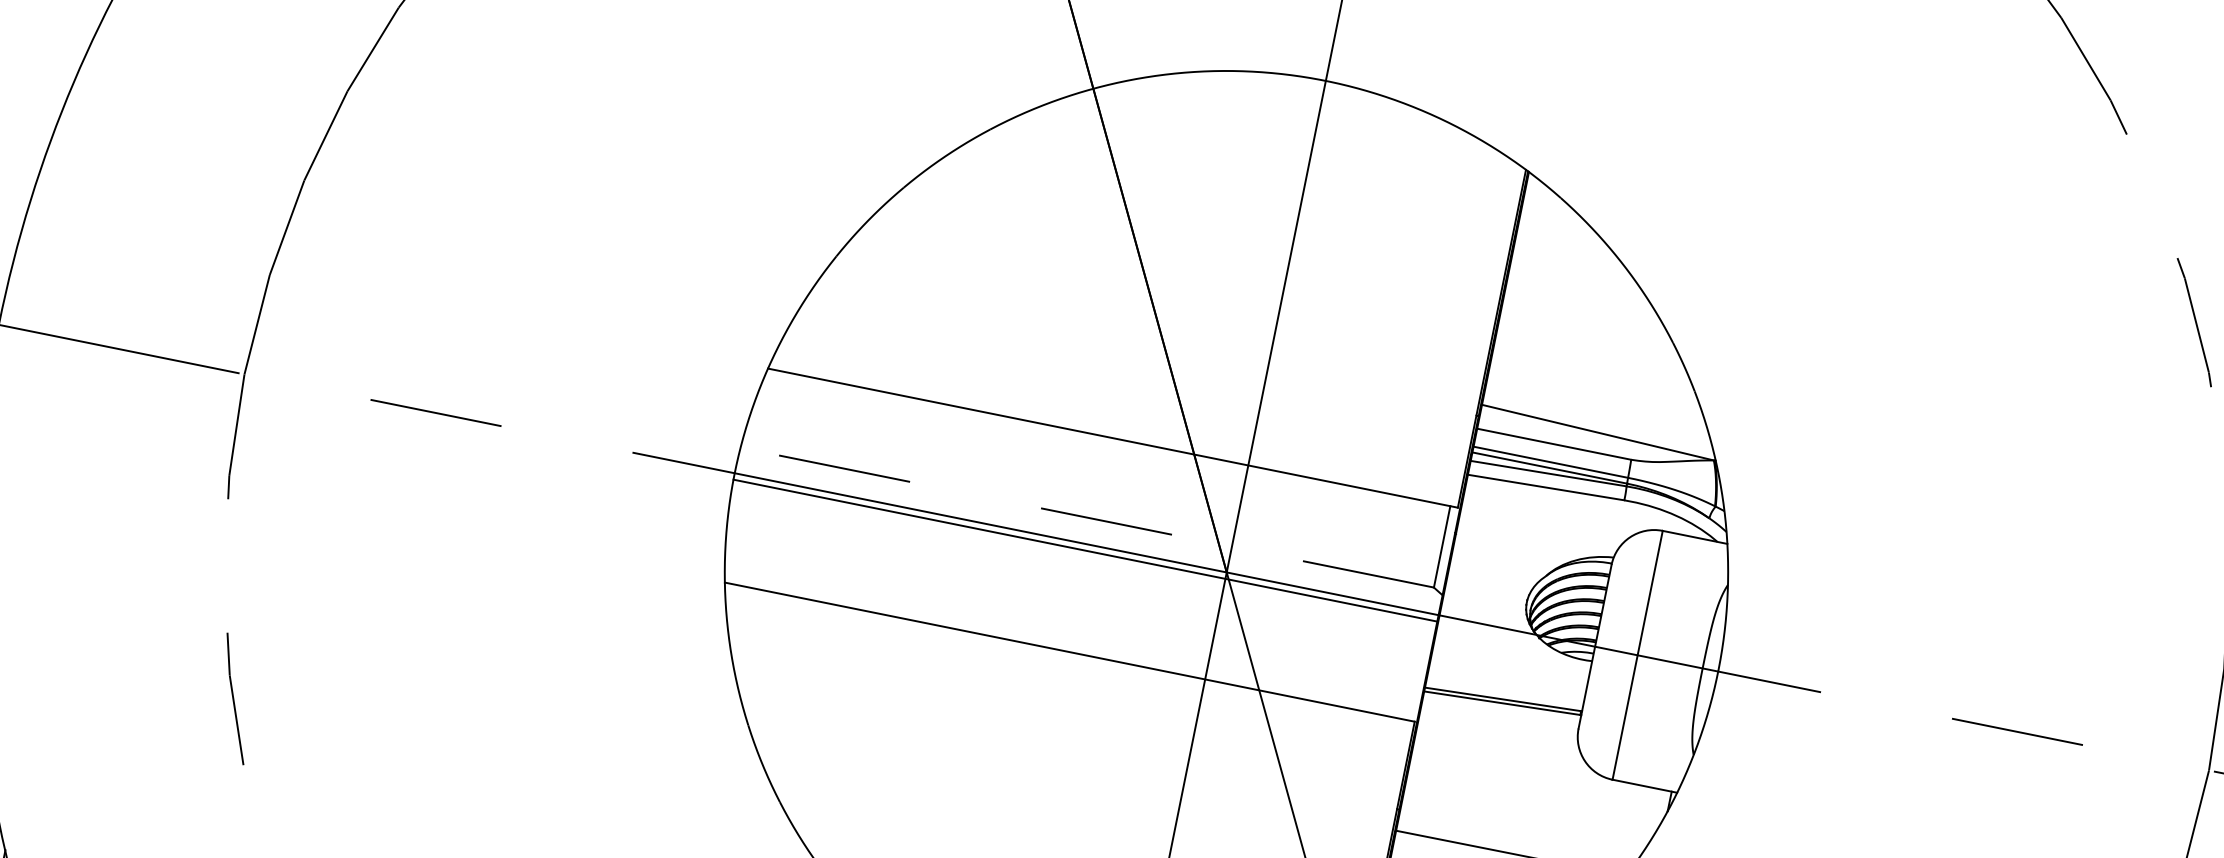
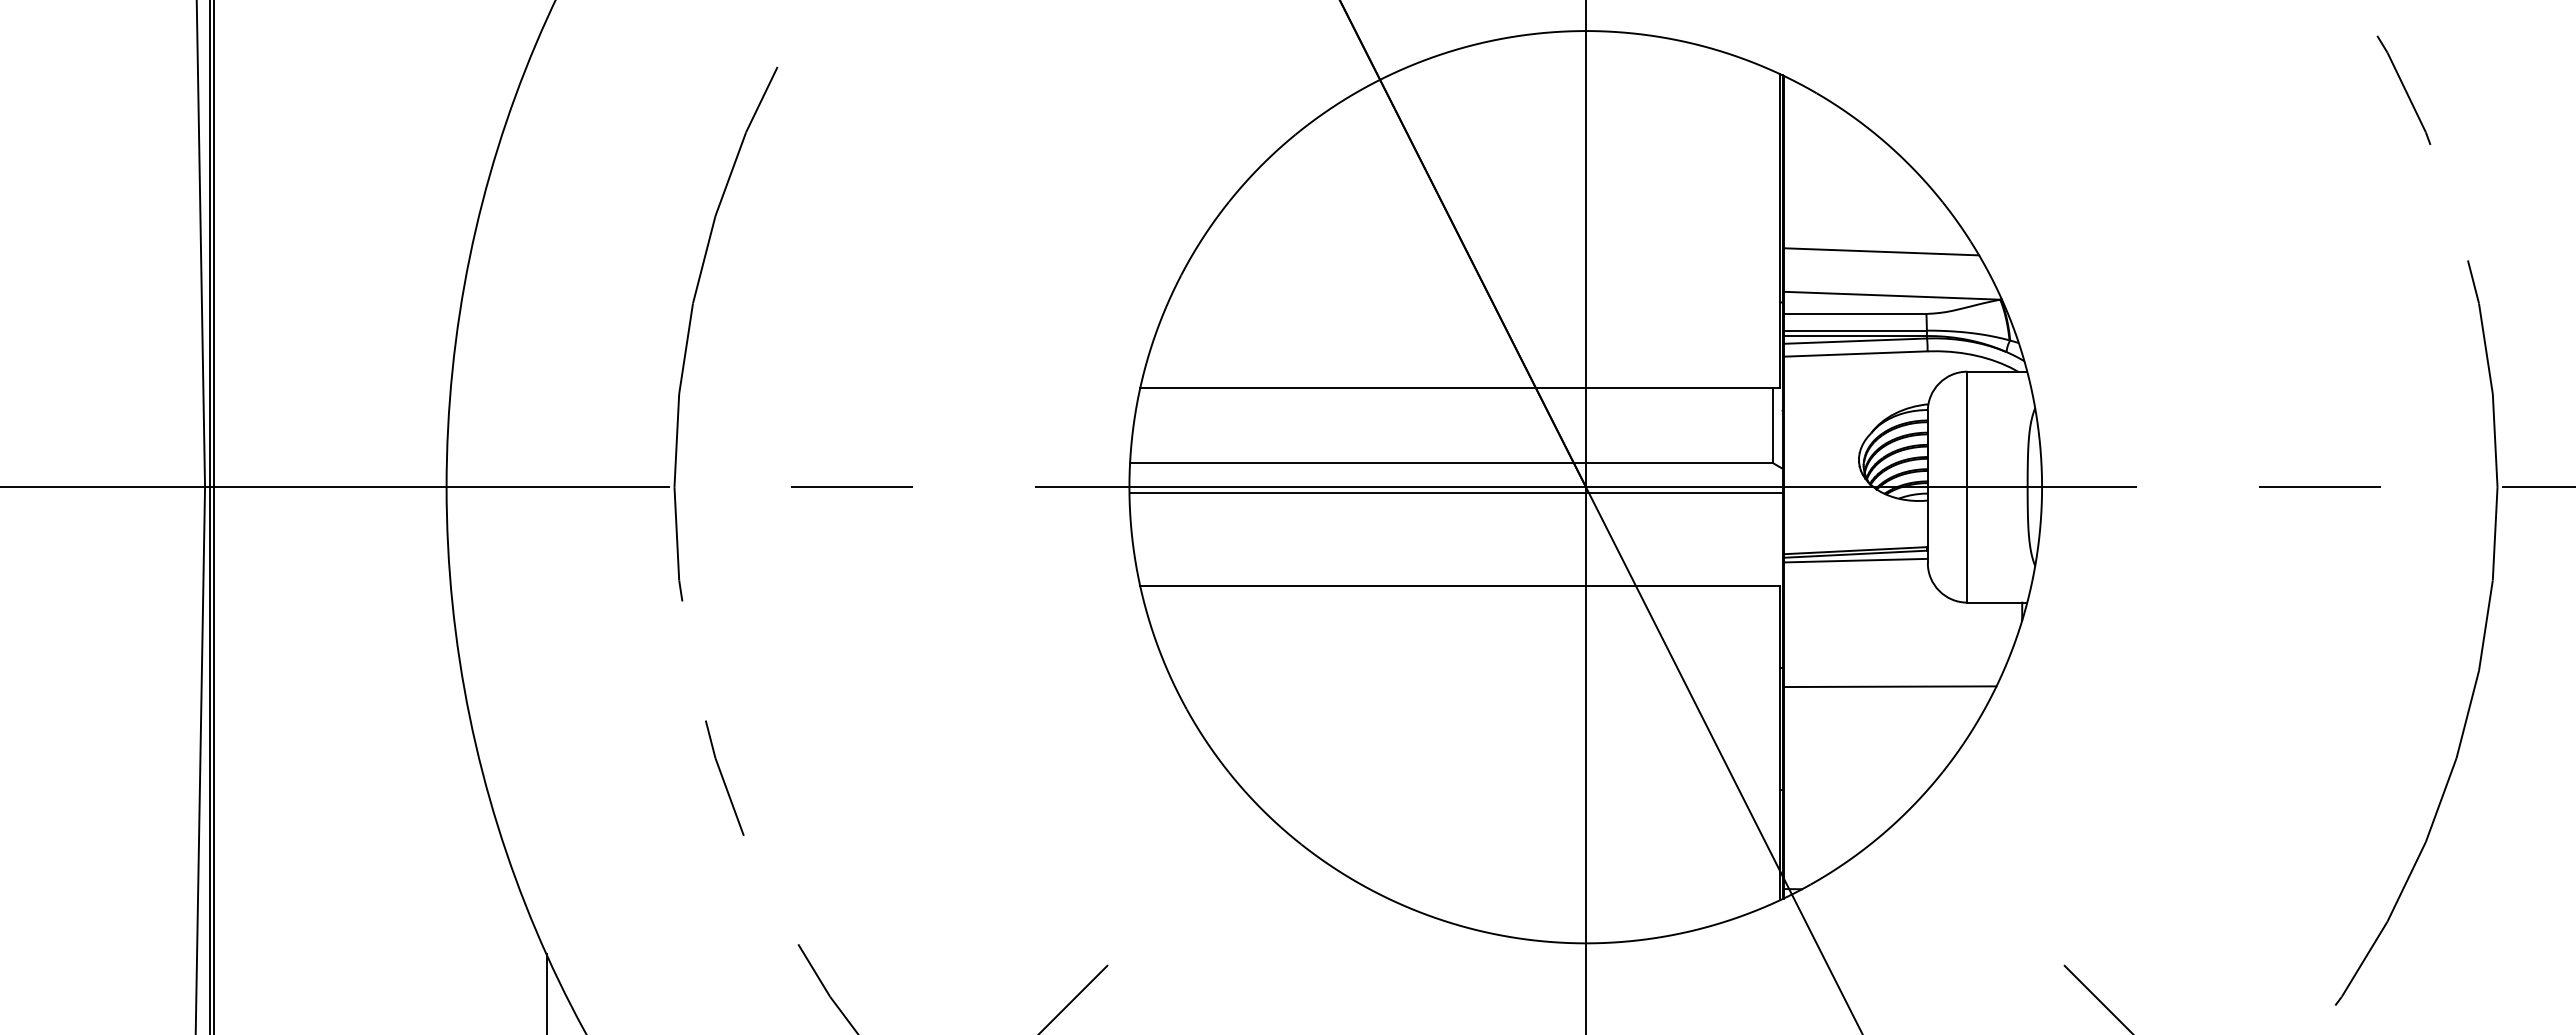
line: (1596, 382) -> (1881, 251), added
line: (1086, 517) -> (1451, 463), dashed -> solid
line: (1501, 710) -> (1855, 560), added

